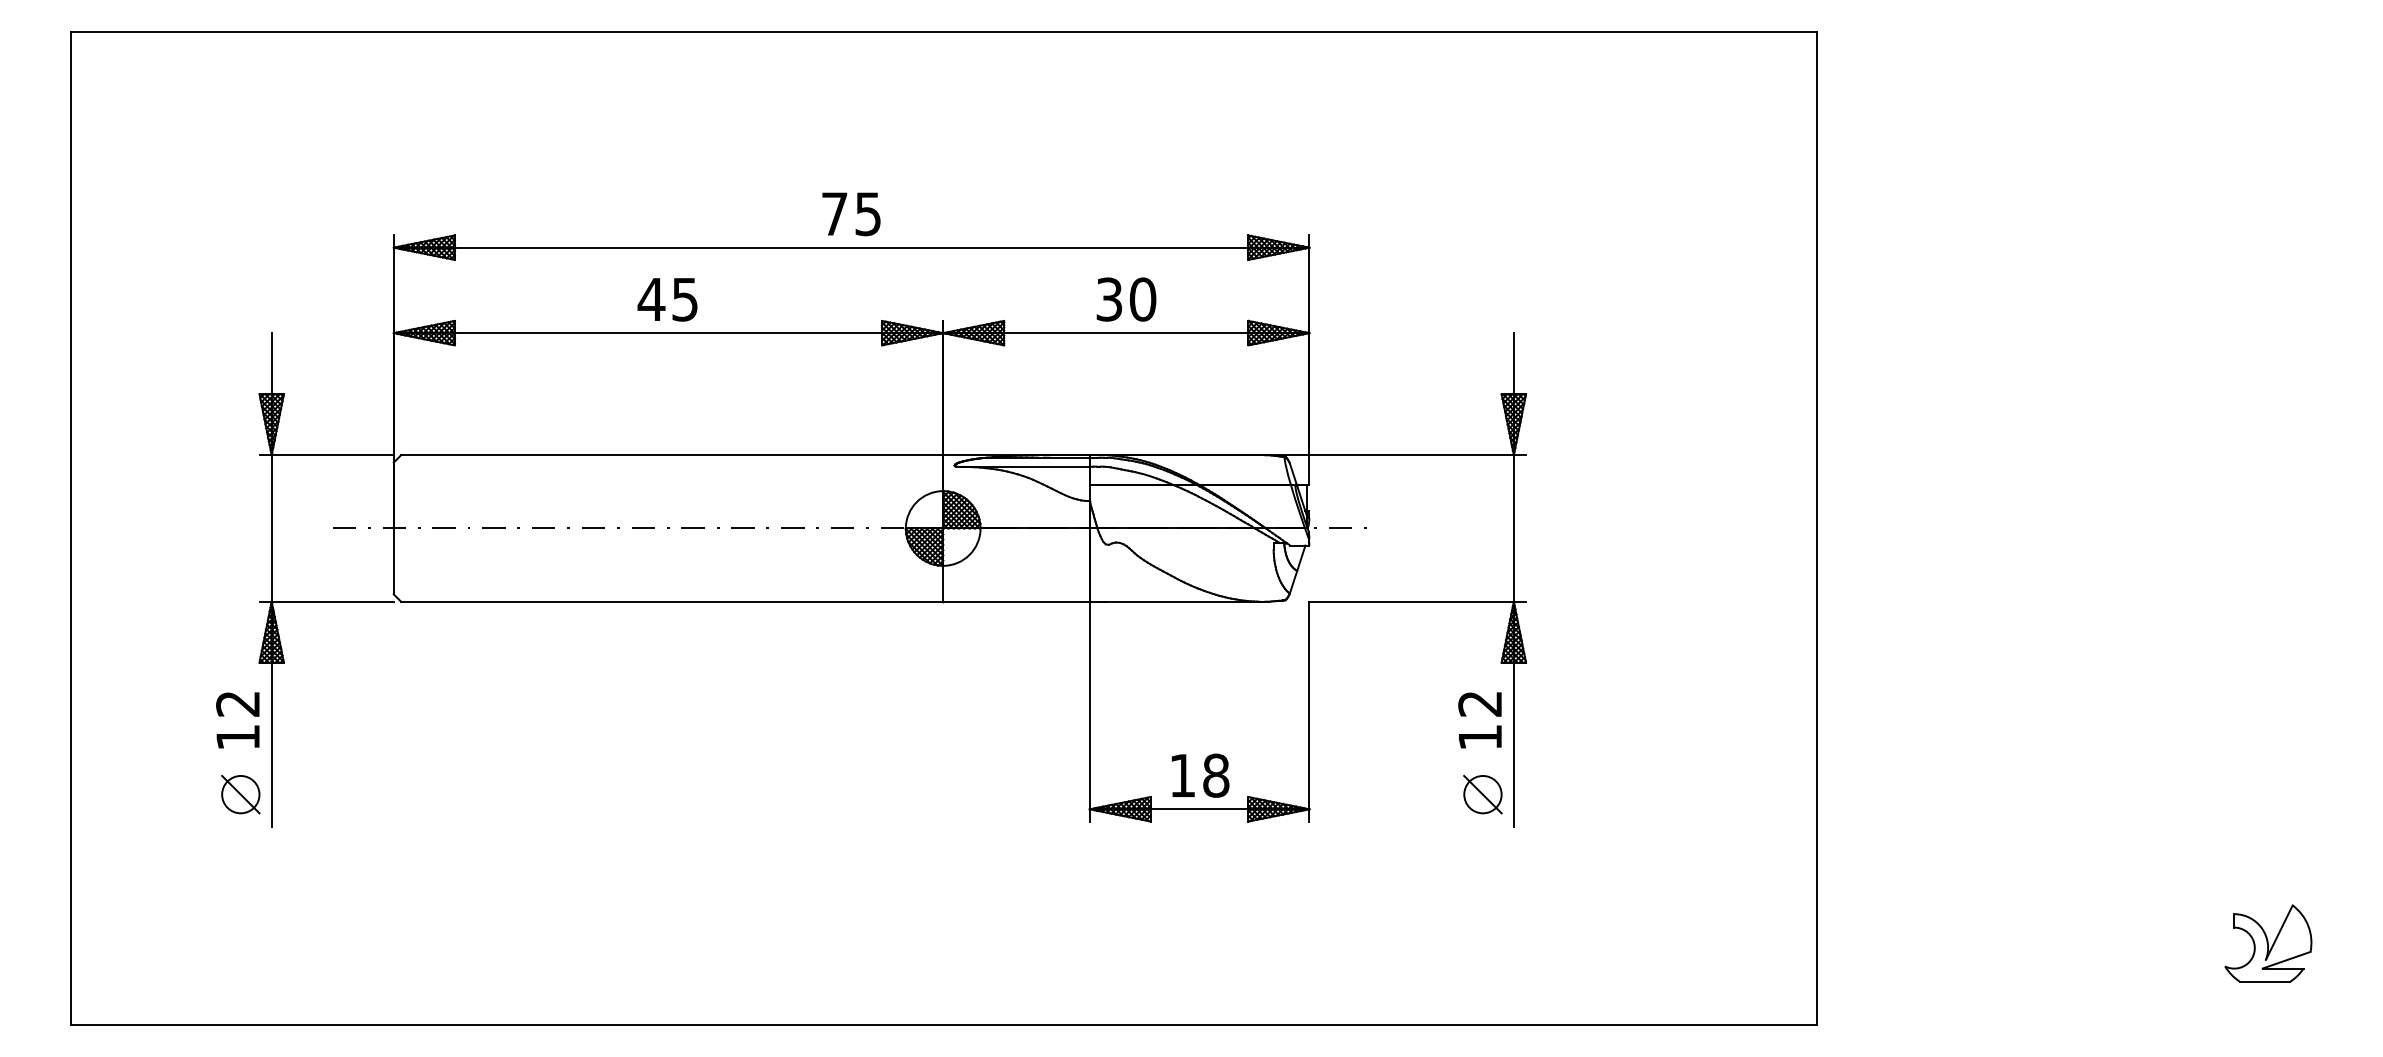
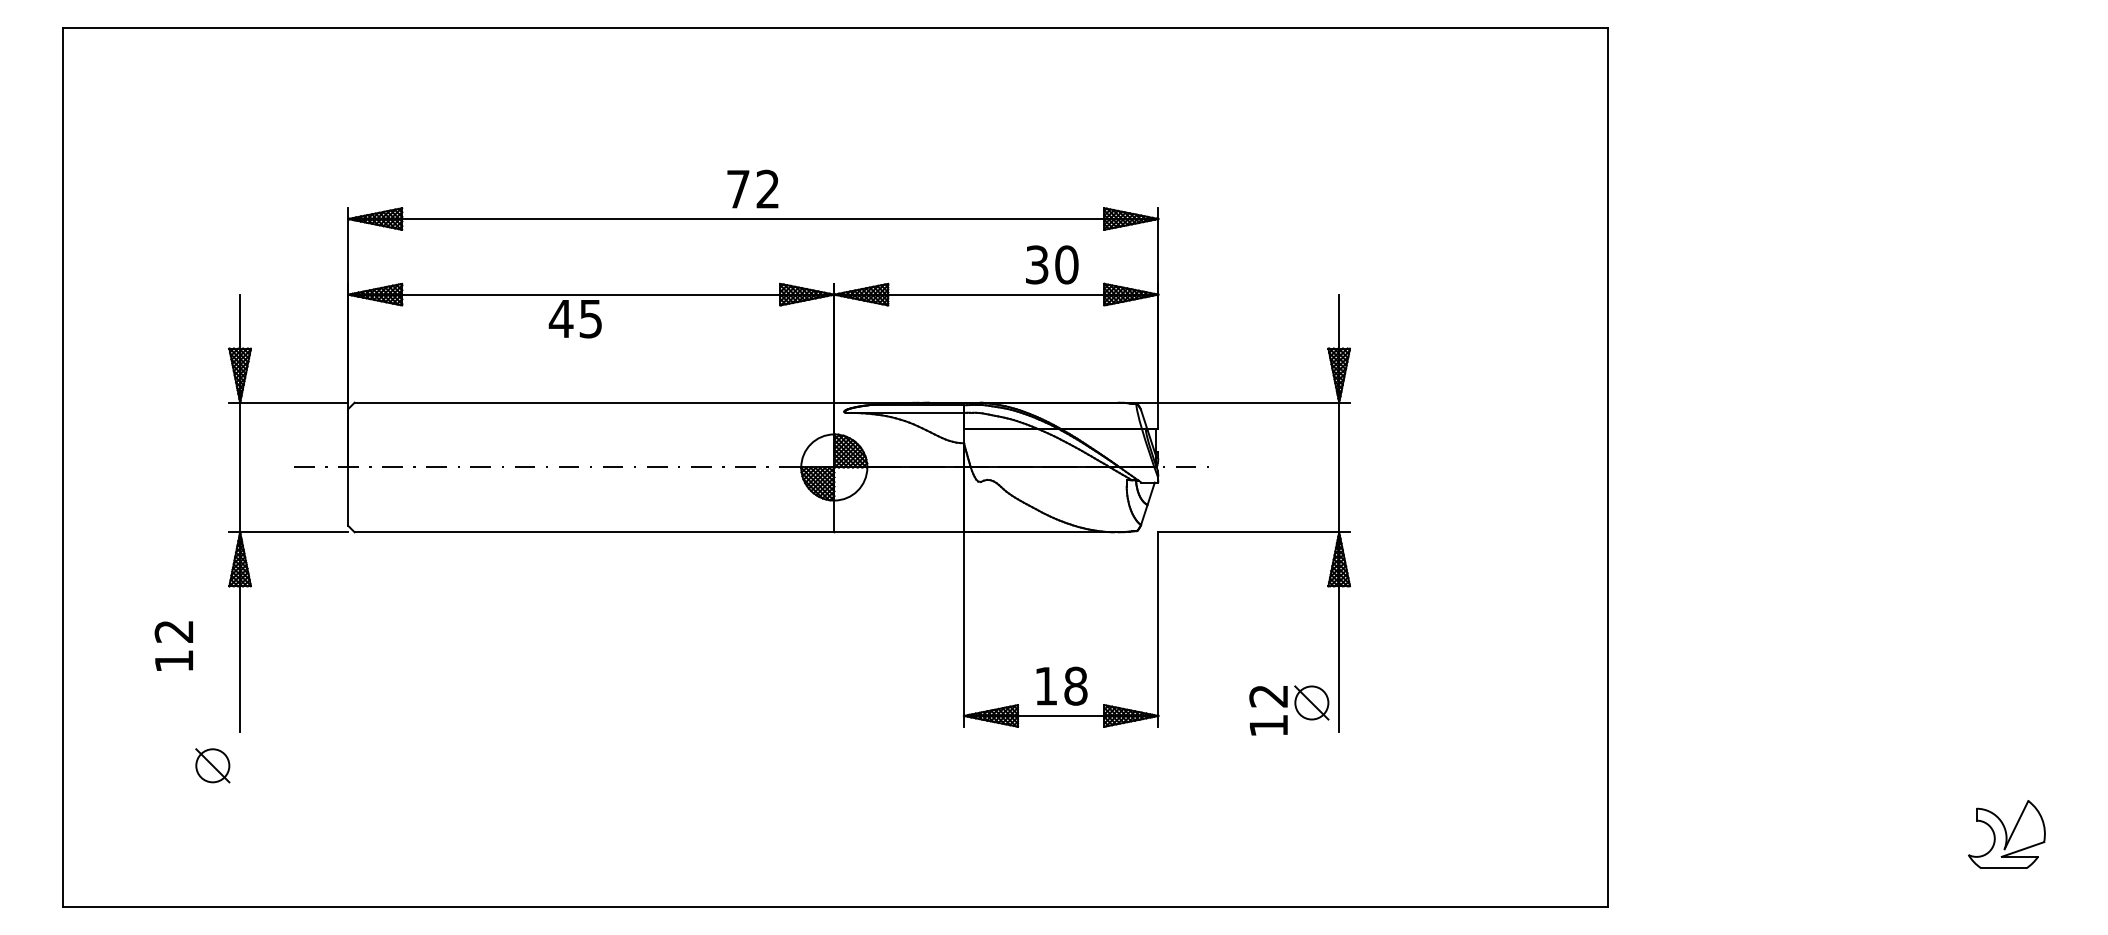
text: (867, 214) -> (767, 189), 75 -> 72
text: (667, 299) -> (575, 318), moved
text: (1126, 299) -> (1052, 264), moved
text: (237, 720) -> (173, 646), moved
text: (1479, 720) -> (1268, 710), moved
part: (240, 794) -> (212, 765), moved

